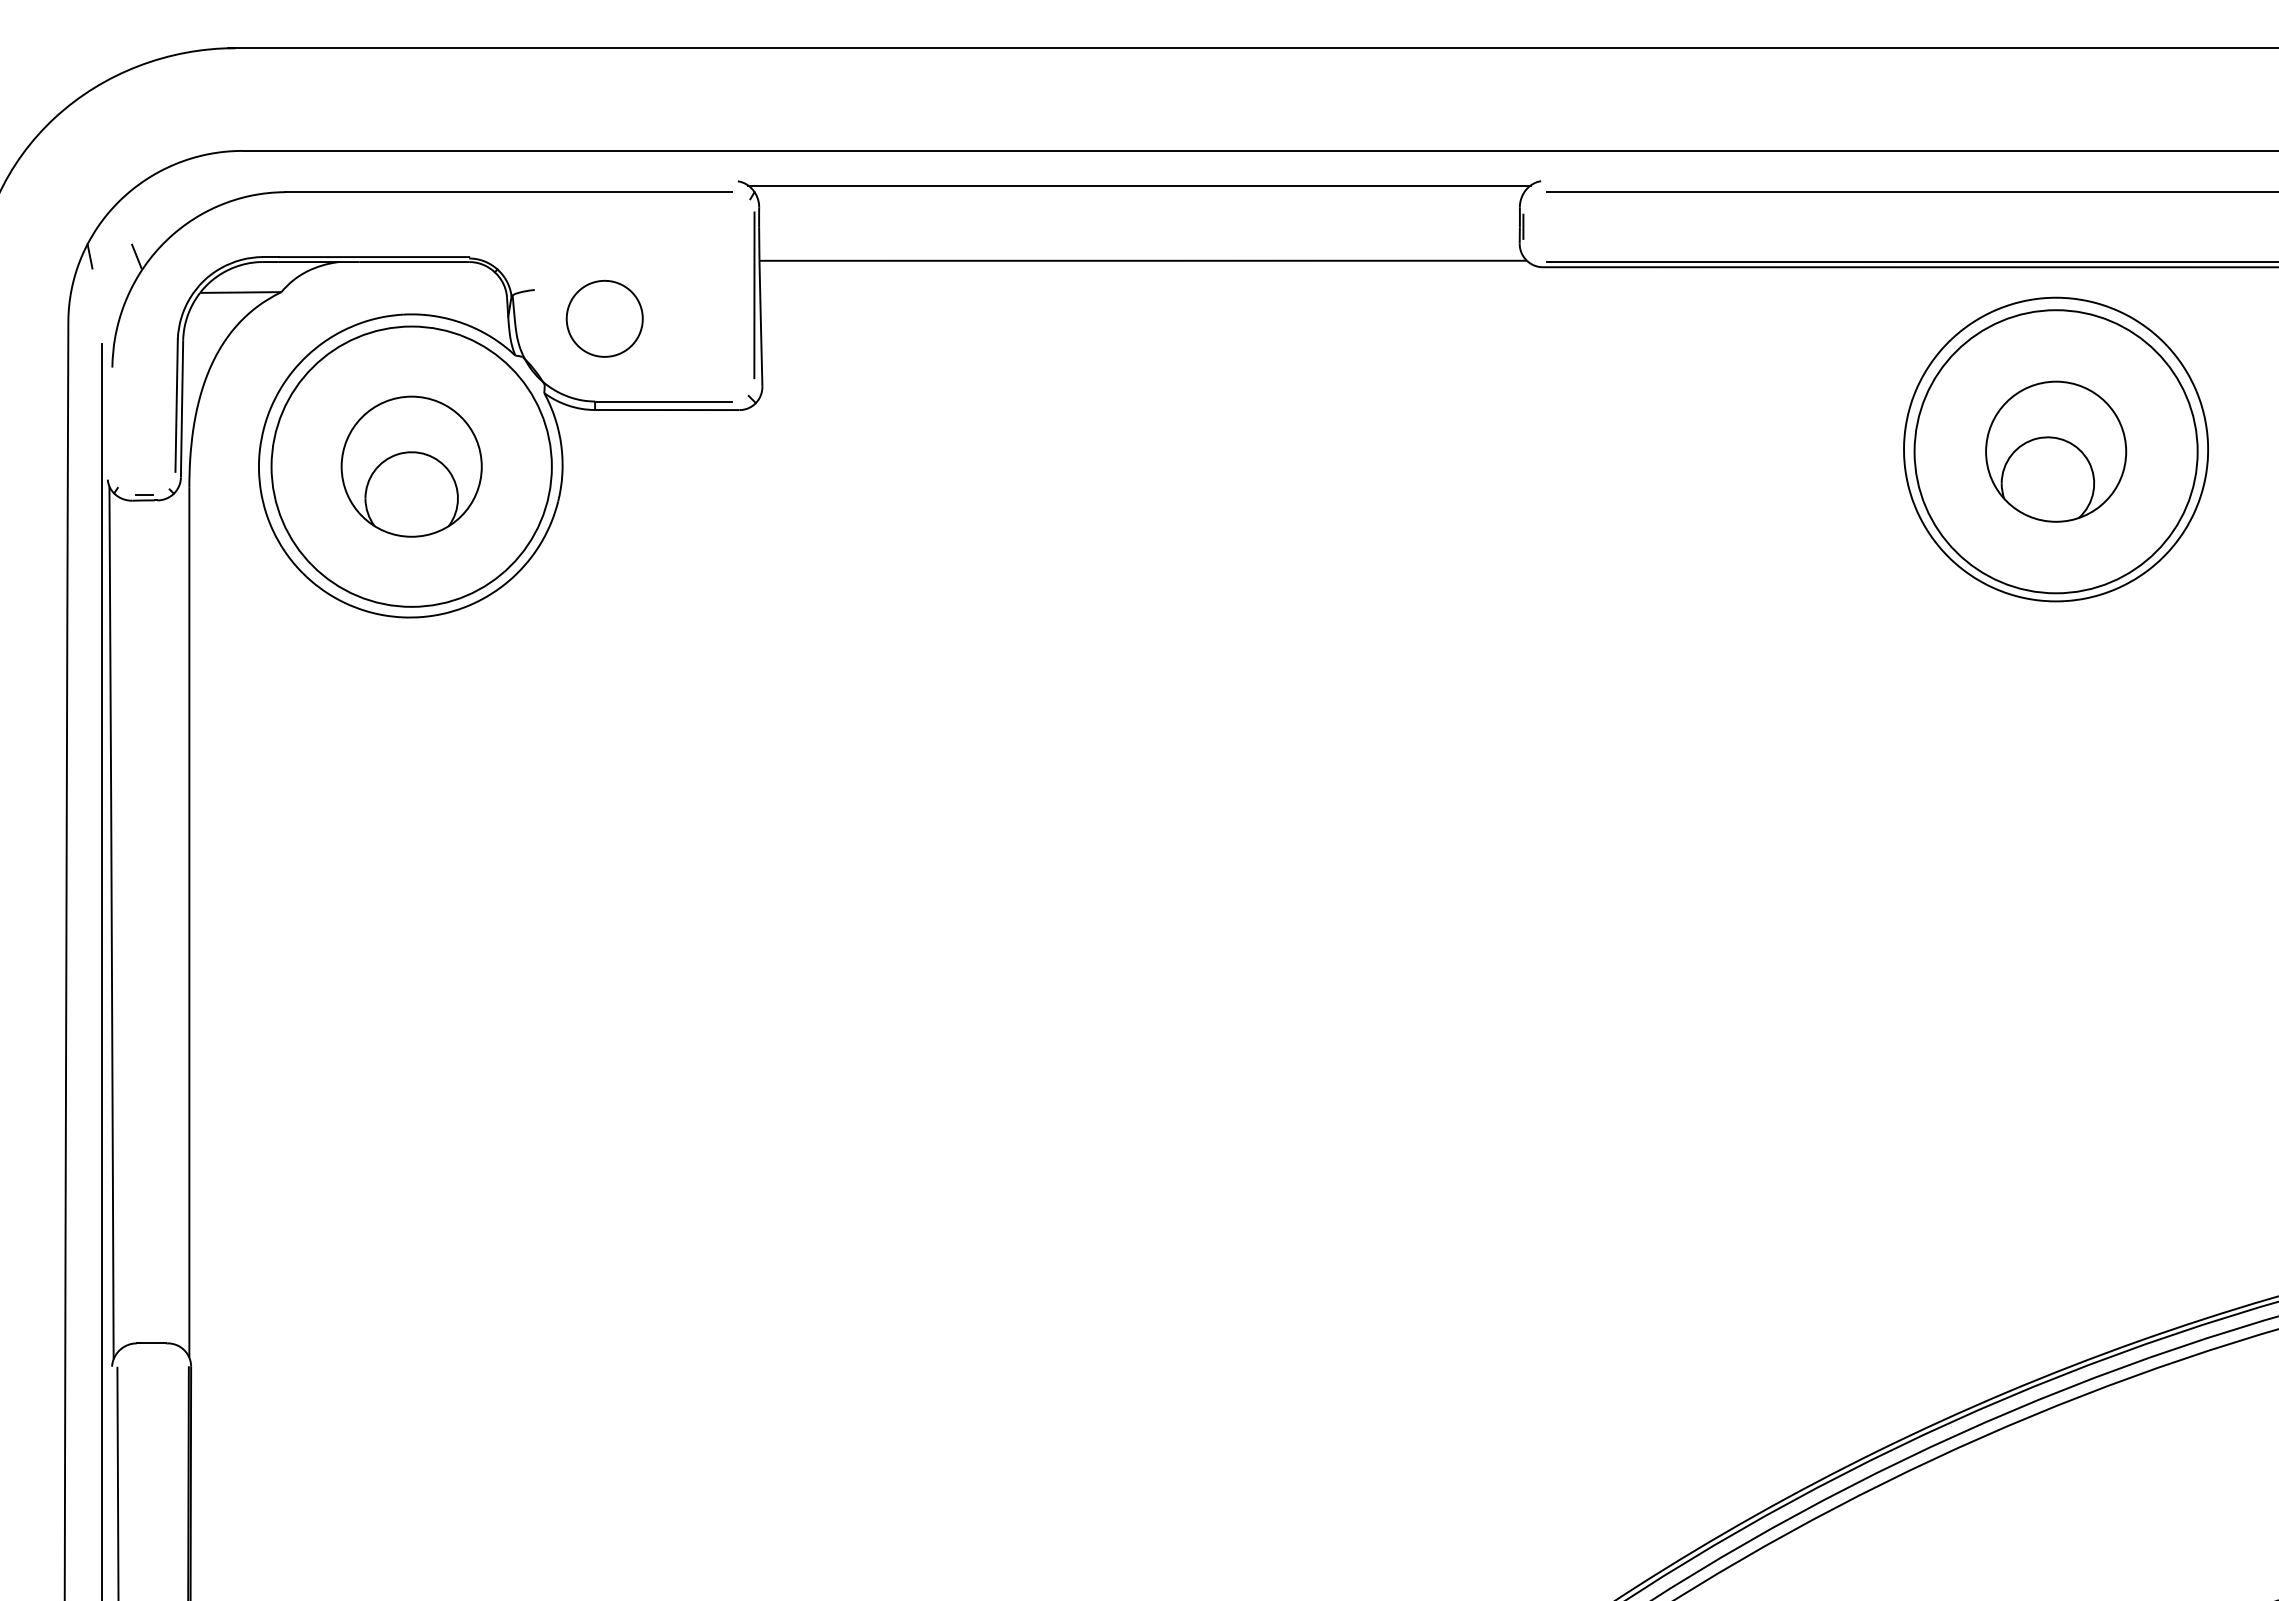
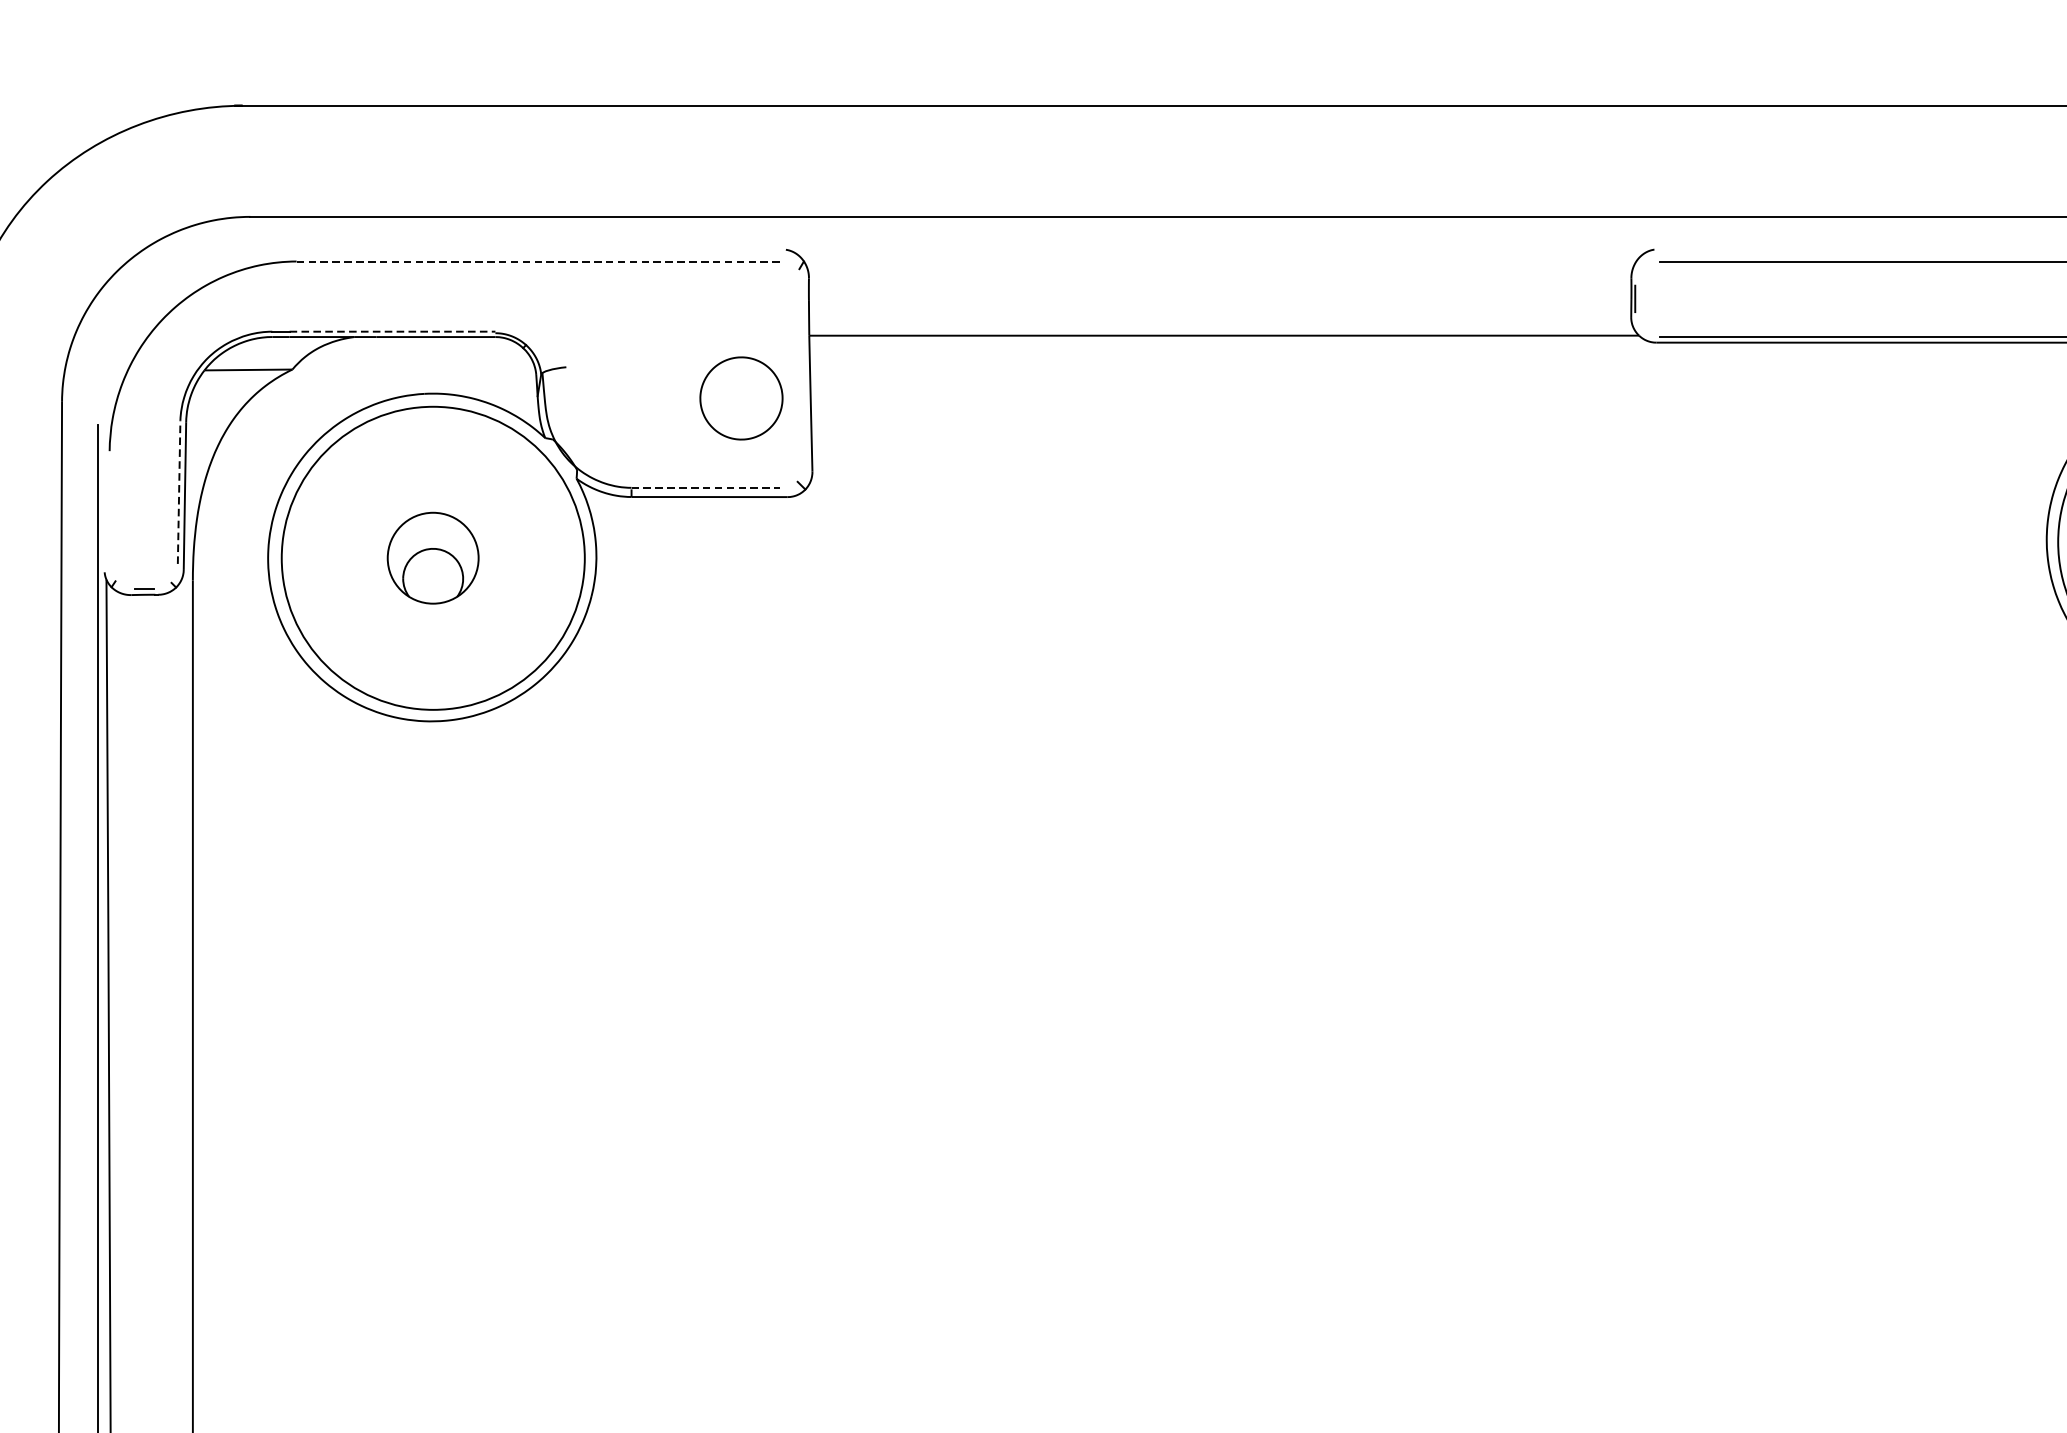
line: (1139, 185) -> (1220, 254), removed
line: (508, 192) -> (537, 261), solid -> dashed
line: (89, 256) -> (84, 331), removed
line: (136, 256) -> (135, 331), removed
line: (374, 257) -> (393, 332), solid -> dashed
line: (754, 295) -> (803, 373), removed
part: (604, 318) -> (741, 398), moved
line: (663, 401) -> (705, 487), solid -> dashed
line: (176, 405) -> (178, 492), solid -> dashed
part: (411, 466) -> (433, 558), size x0.6

